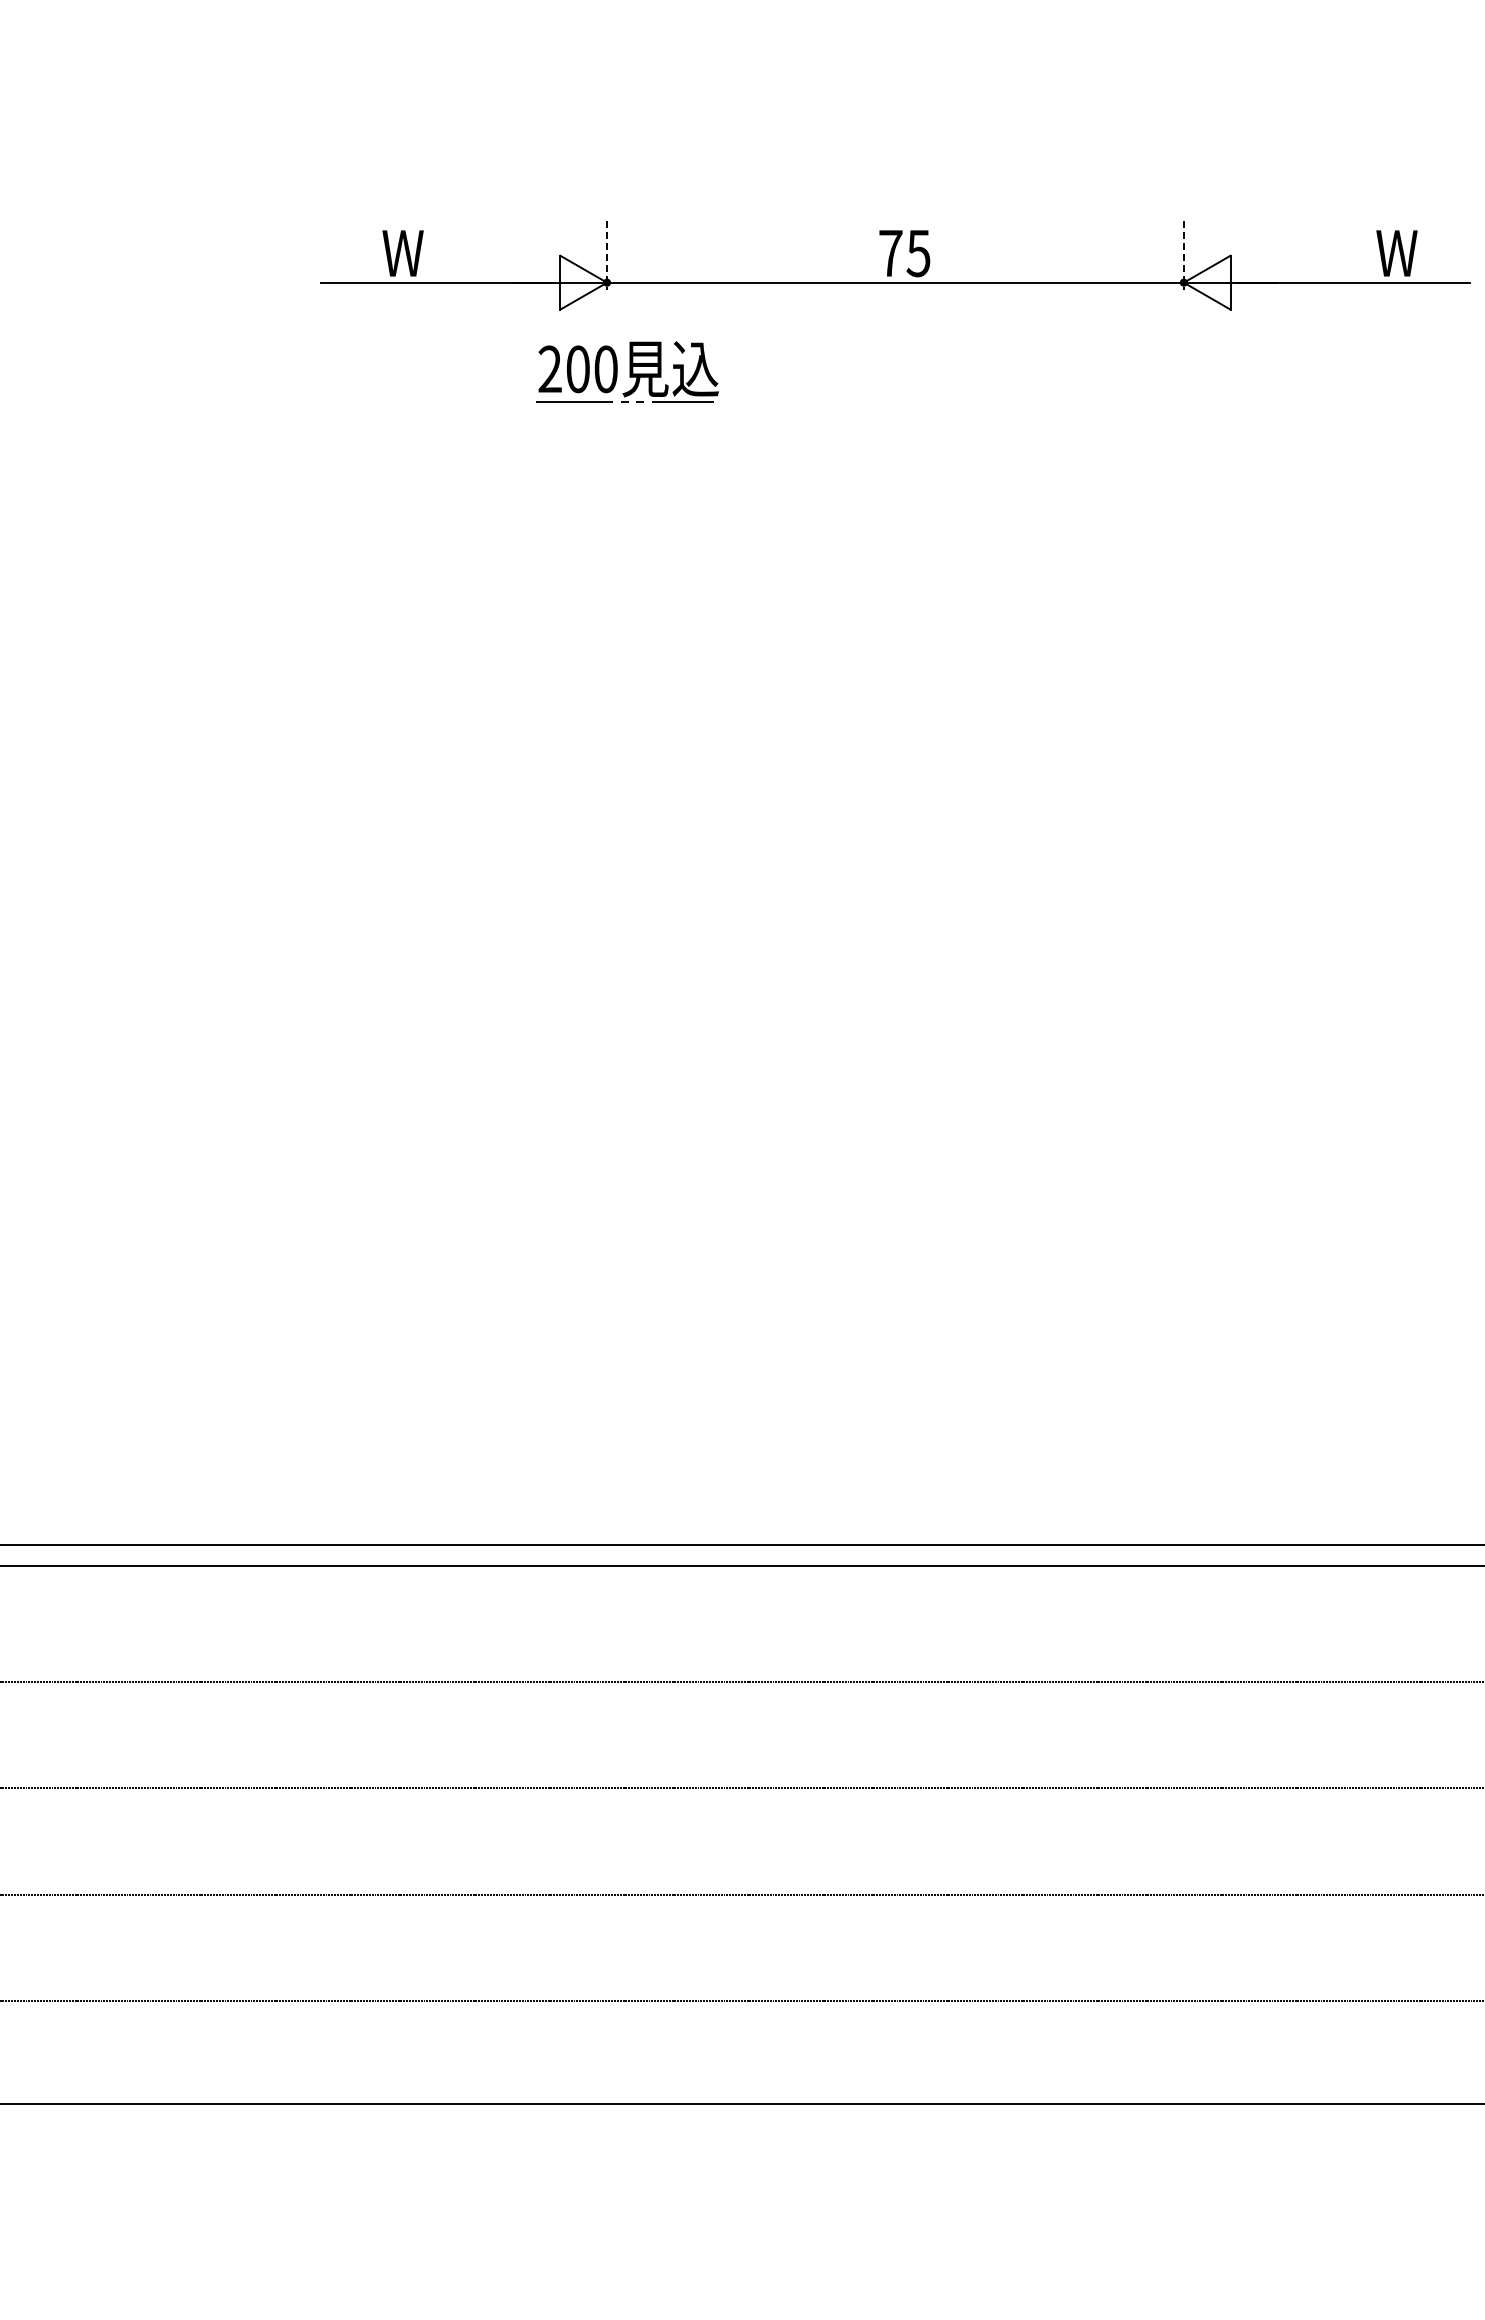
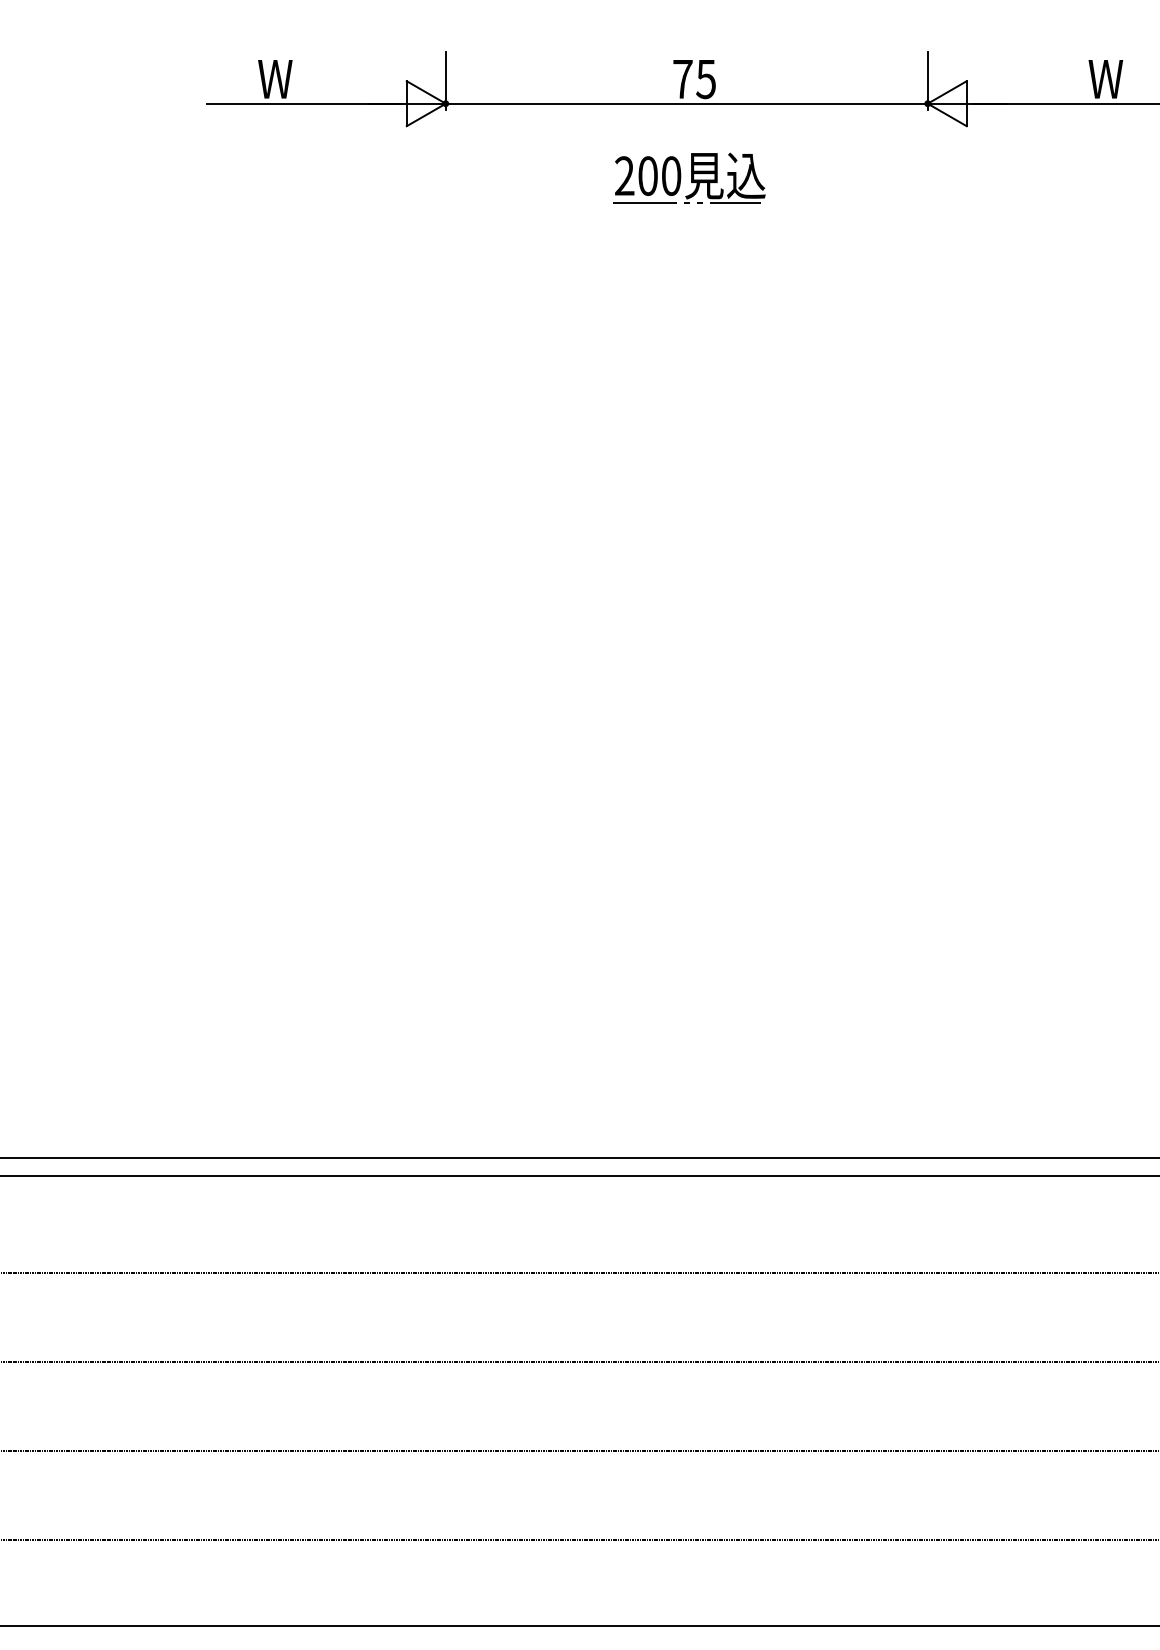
line: (607, 255) -> (446, 80), dashed -> solid
line: (1183, 255) -> (927, 80), dashed -> solid
part: (627, 371) -> (689, 177), moved

